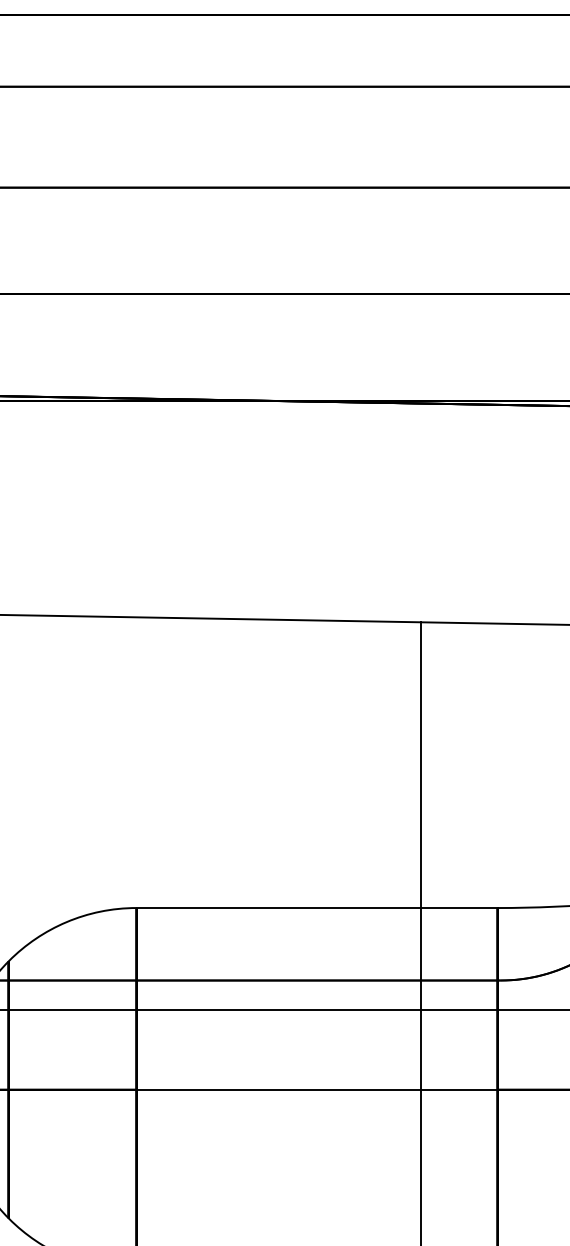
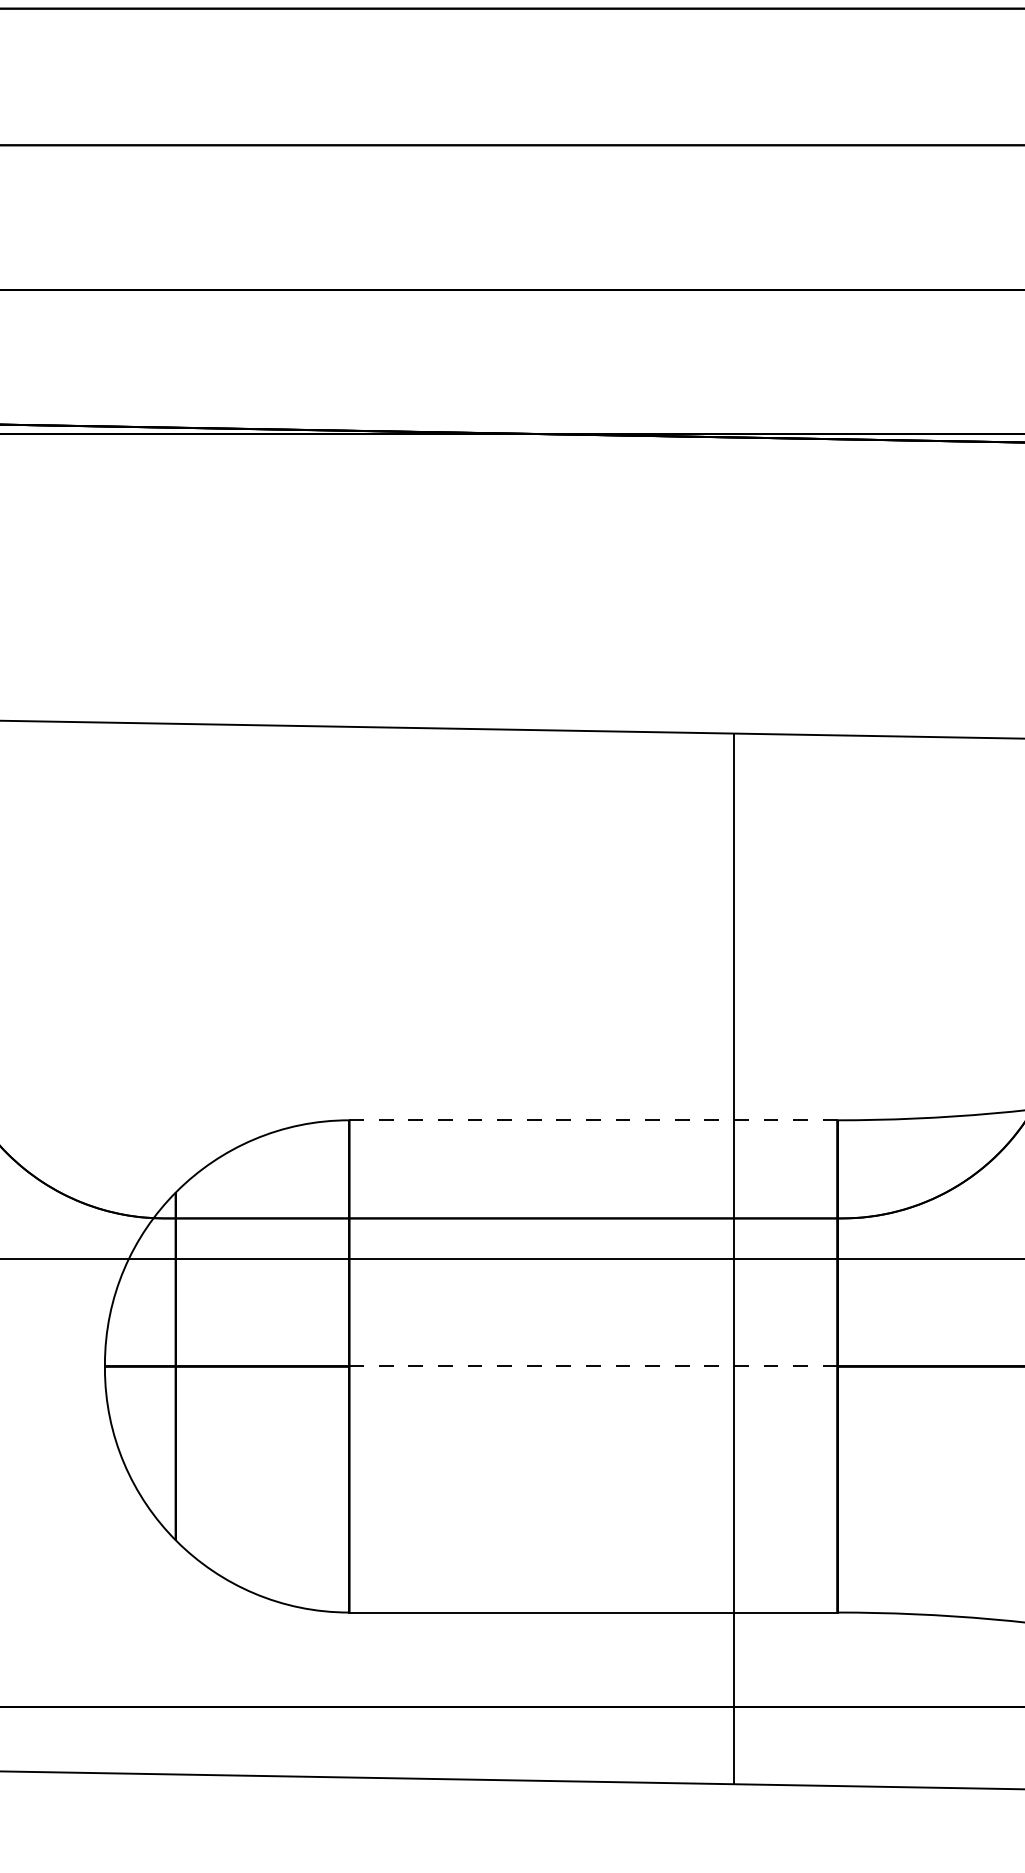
line: (317, 908) -> (593, 1120), solid -> dashed
line: (317, 1089) -> (593, 1366), solid -> dashed

